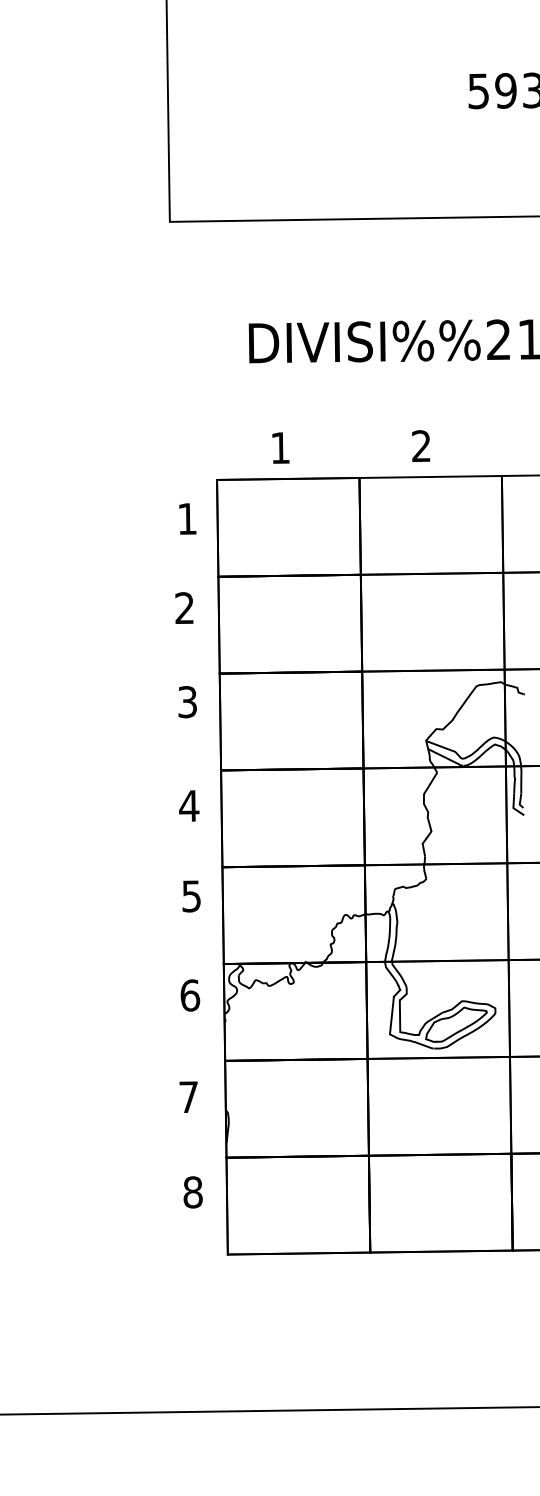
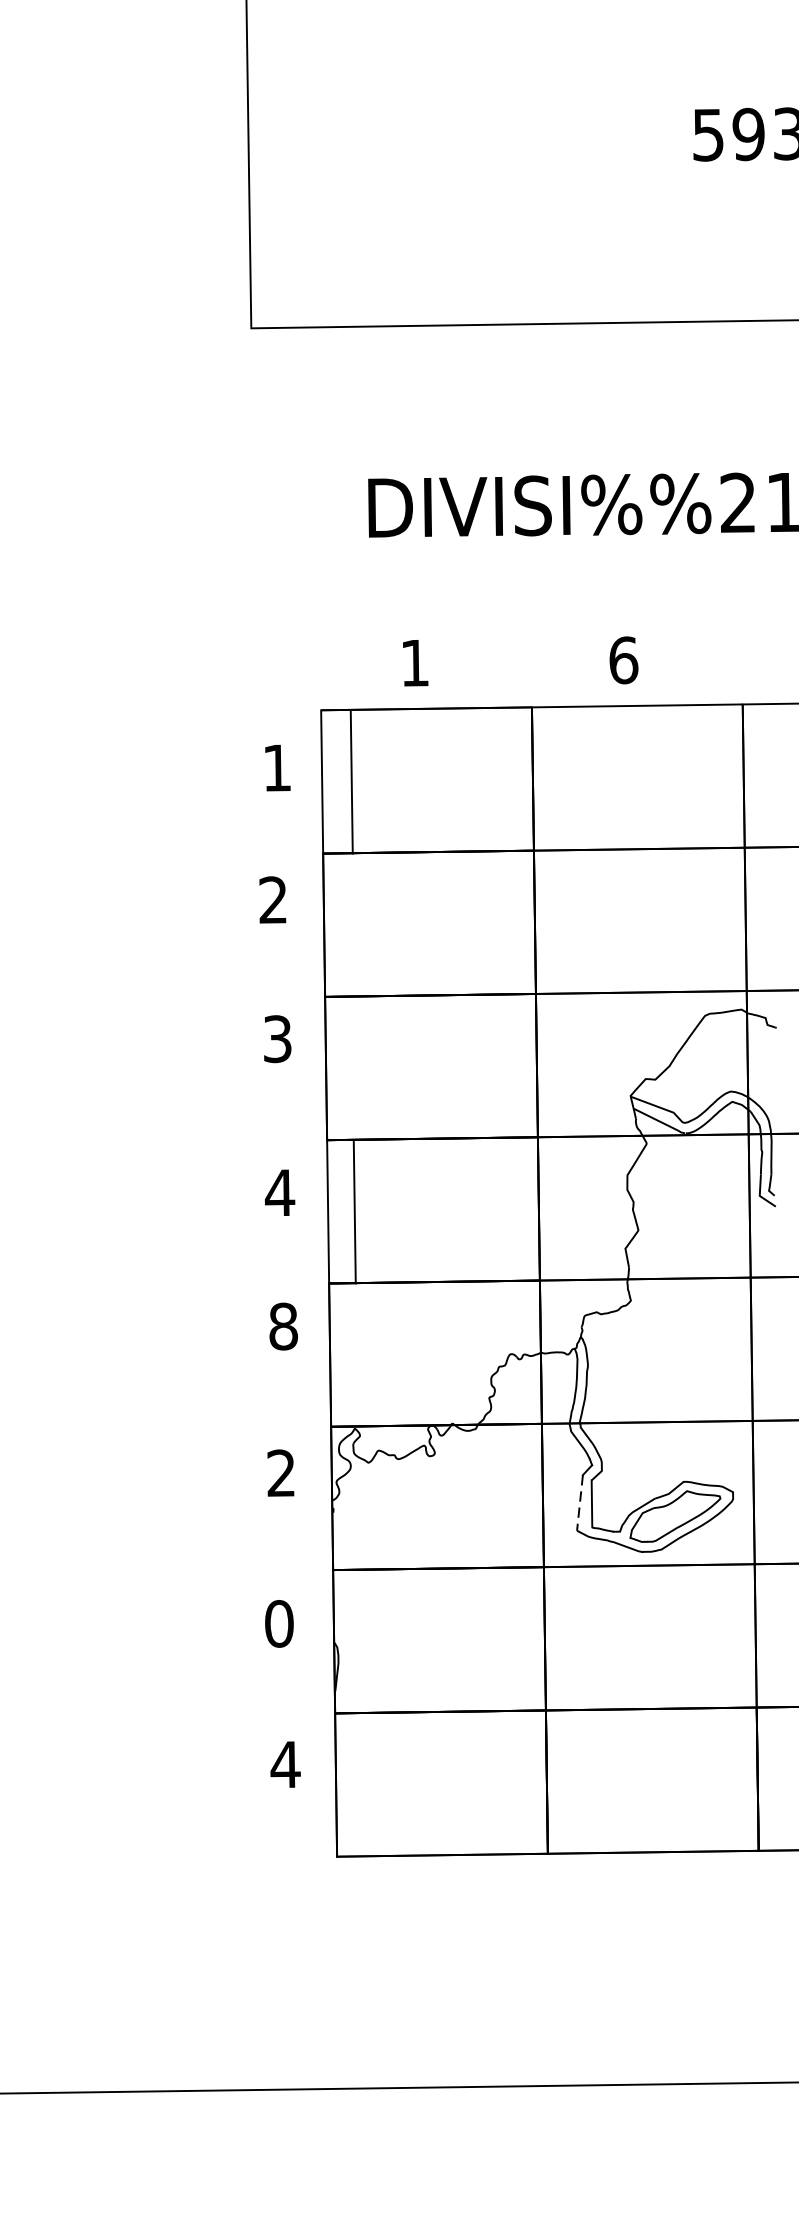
text: (421, 446) -> (623, 660), 2 -> 6
line: (217, 527) -> (351, 780), moved
line: (221, 818) -> (354, 1211), moved
text: (191, 896) -> (283, 1326), 5 -> 8
text: (190, 995) -> (281, 1473), 6 -> 2
line: (391, 1015) -> (579, 1502), solid -> dashed
text: (188, 1097) -> (278, 1624), 7 -> 0
text: (192, 1192) -> (284, 1764), 8 -> 4

